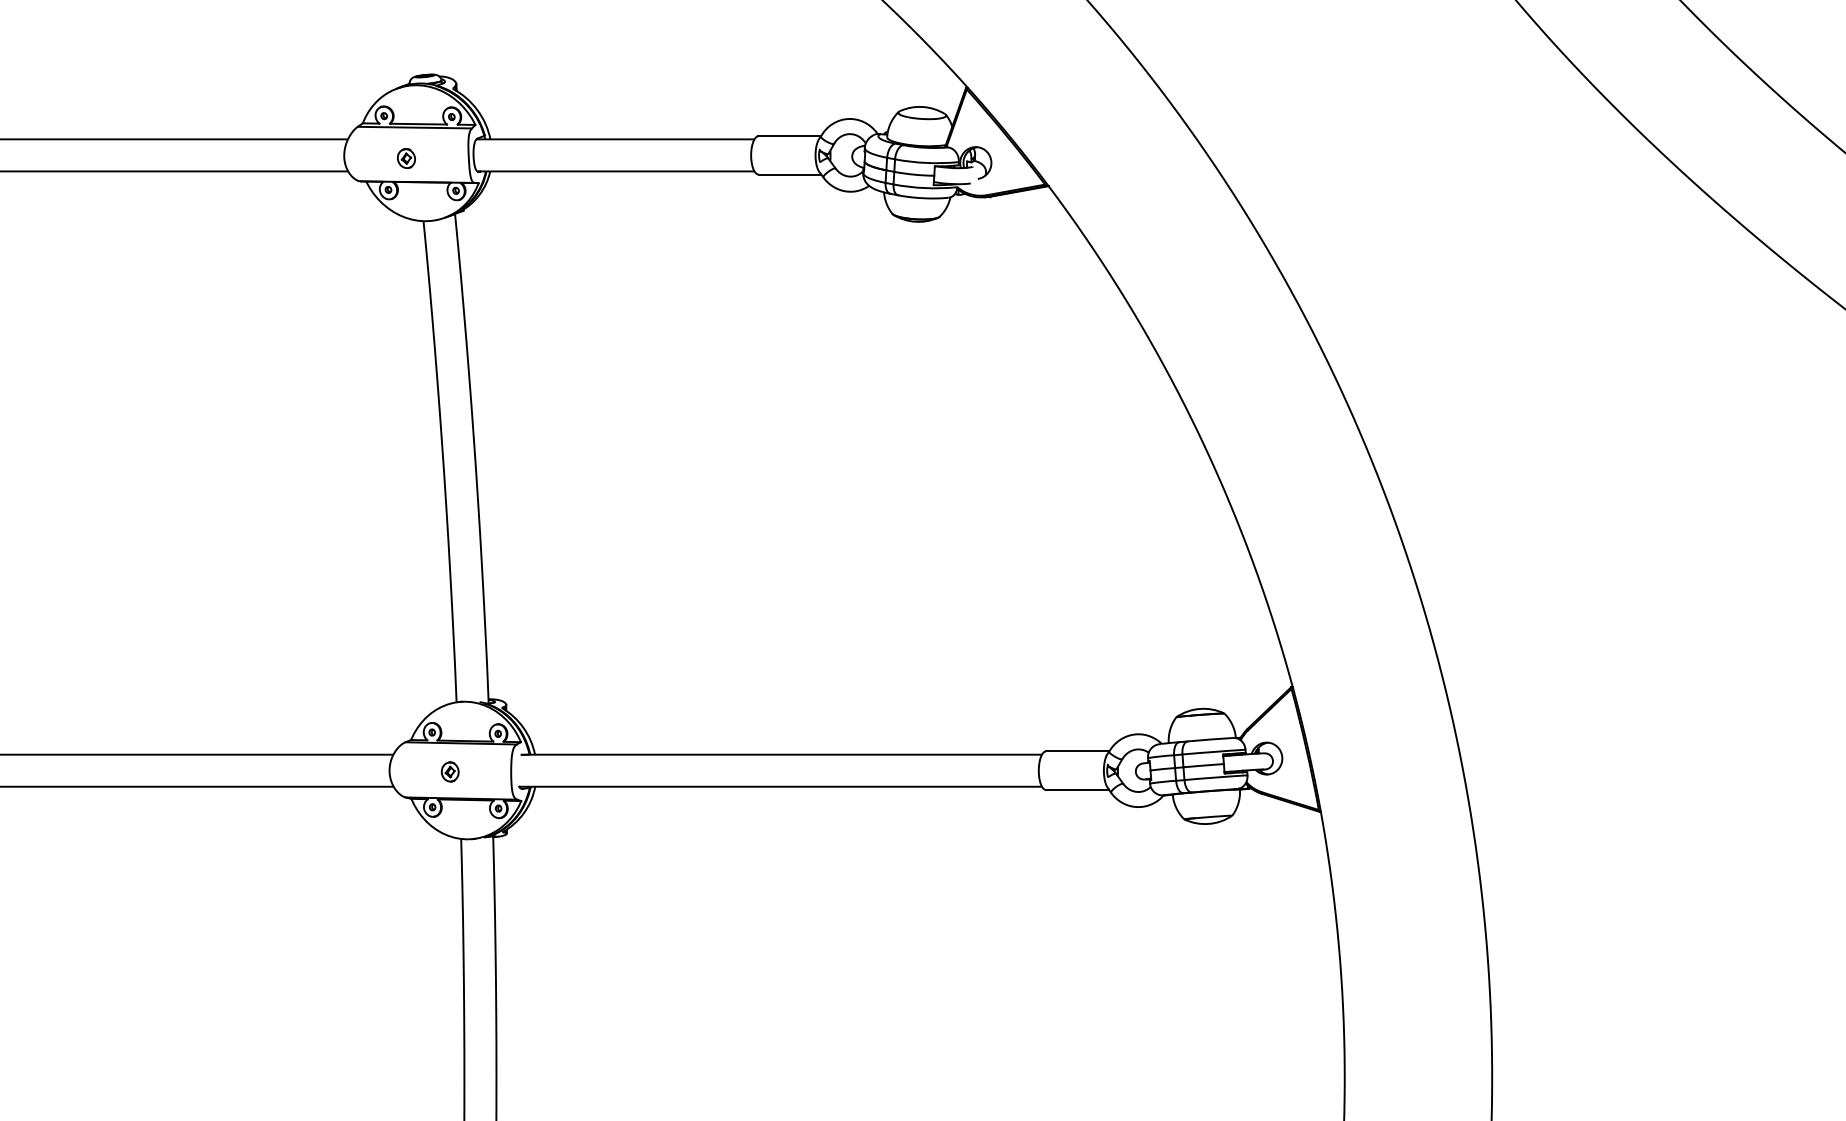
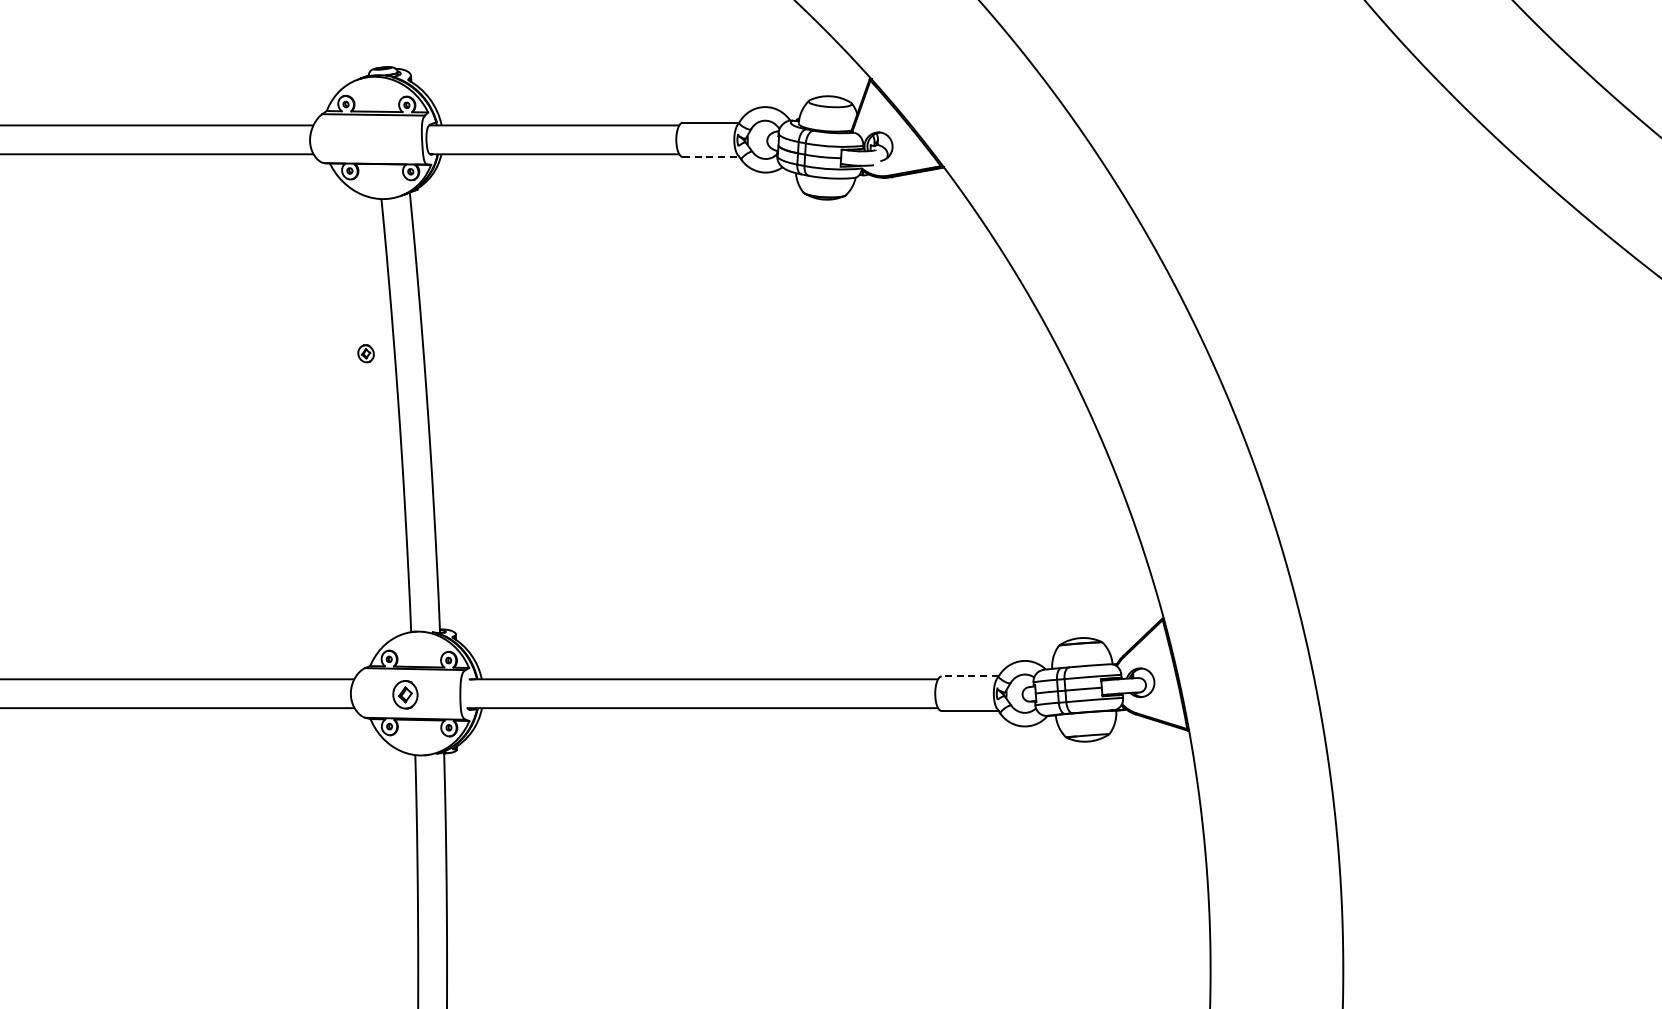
part: (405, 158) -> (365, 353), moved
line: (790, 174) -> (711, 157), solid -> dashed
line: (1077, 751) -> (970, 676), solid -> dashed
part: (450, 771) -> (405, 694), size x1.6

